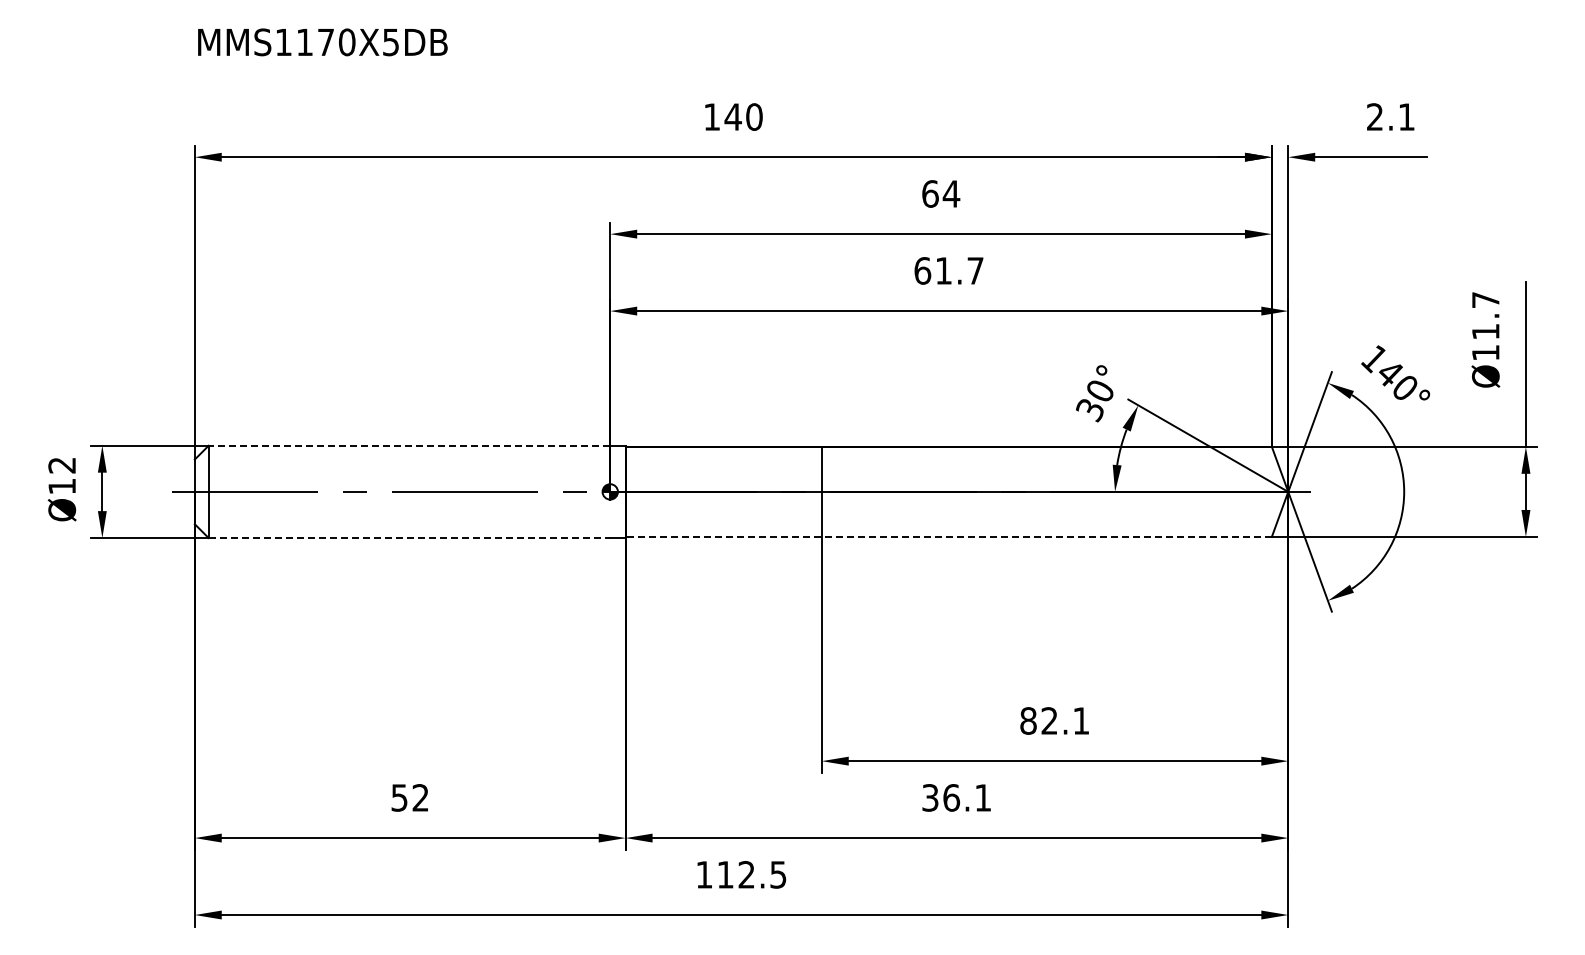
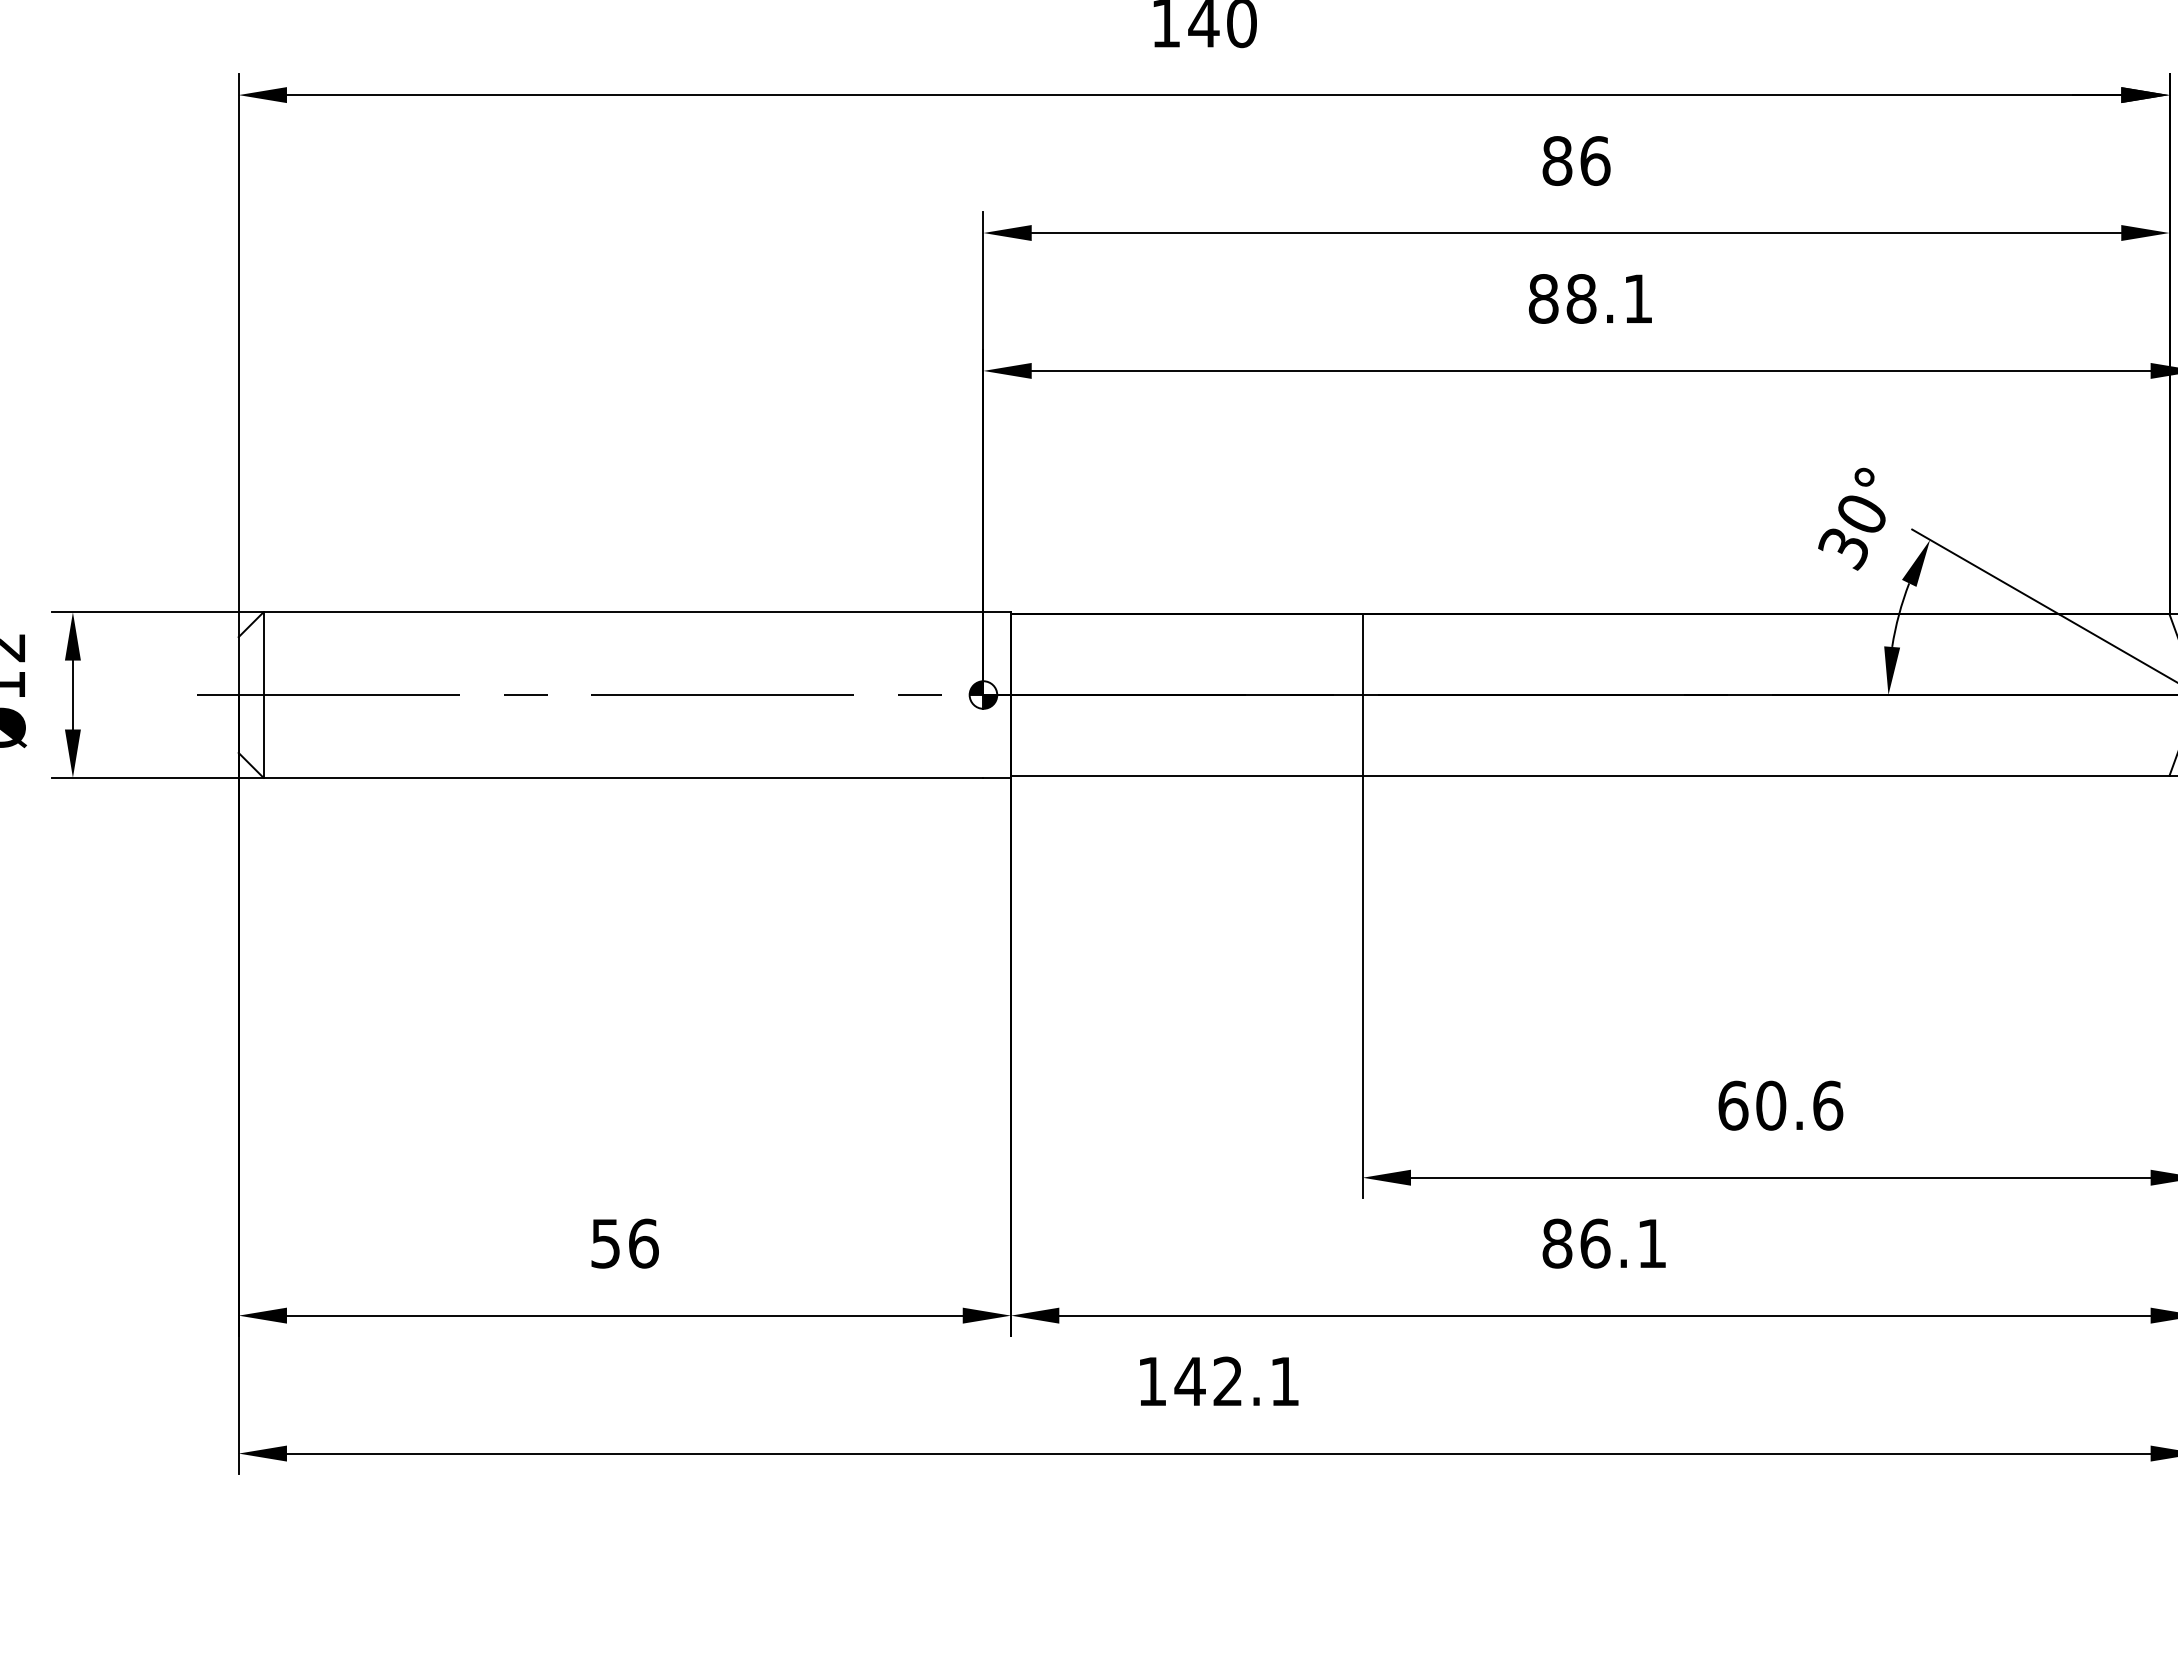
text: (941, 193) -> (1577, 160), 64 -> 86
text: (948, 270) -> (1589, 298), 61.7 -> 88.1
line: (409, 445) -> (623, 611), dashed -> solid
line: (948, 536) -> (1589, 775), dashed -> solid
line: (409, 538) -> (623, 778), dashed -> solid
text: (1054, 720) -> (1779, 1104), 82.1 -> 60.6
text: (420, 797) -> (643, 1242), 52 -> 56
text: (930, 797) -> (1557, 1242), 36.1 -> 86.1
text: (751, 874) -> (1236, 1380), 112.5 -> 142.1

